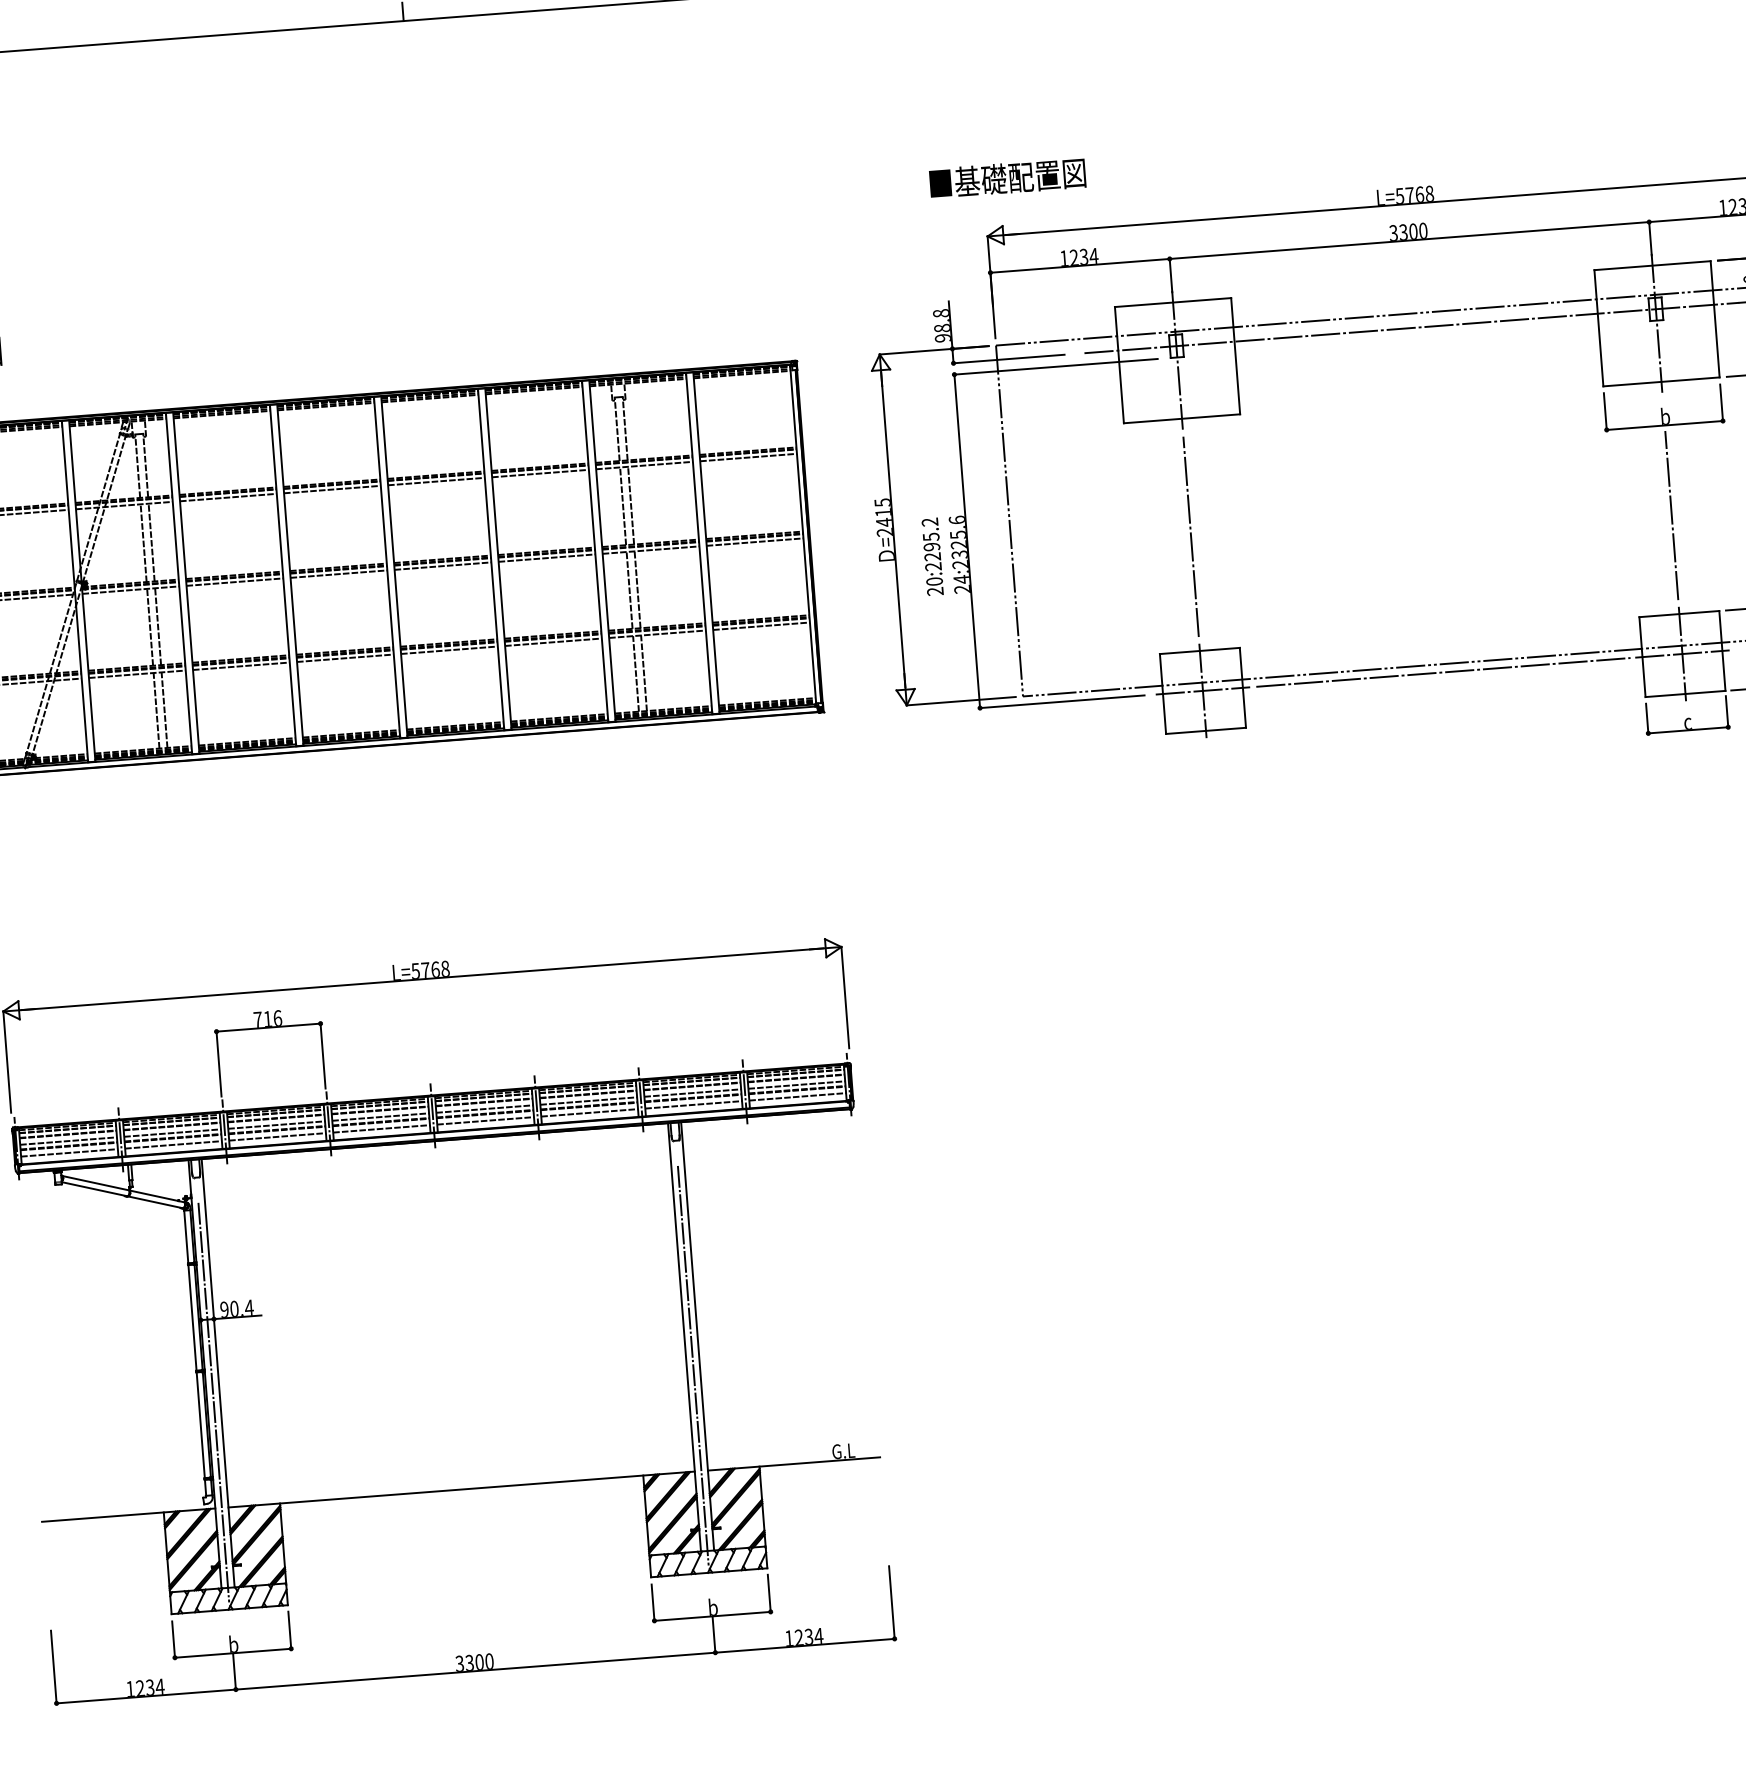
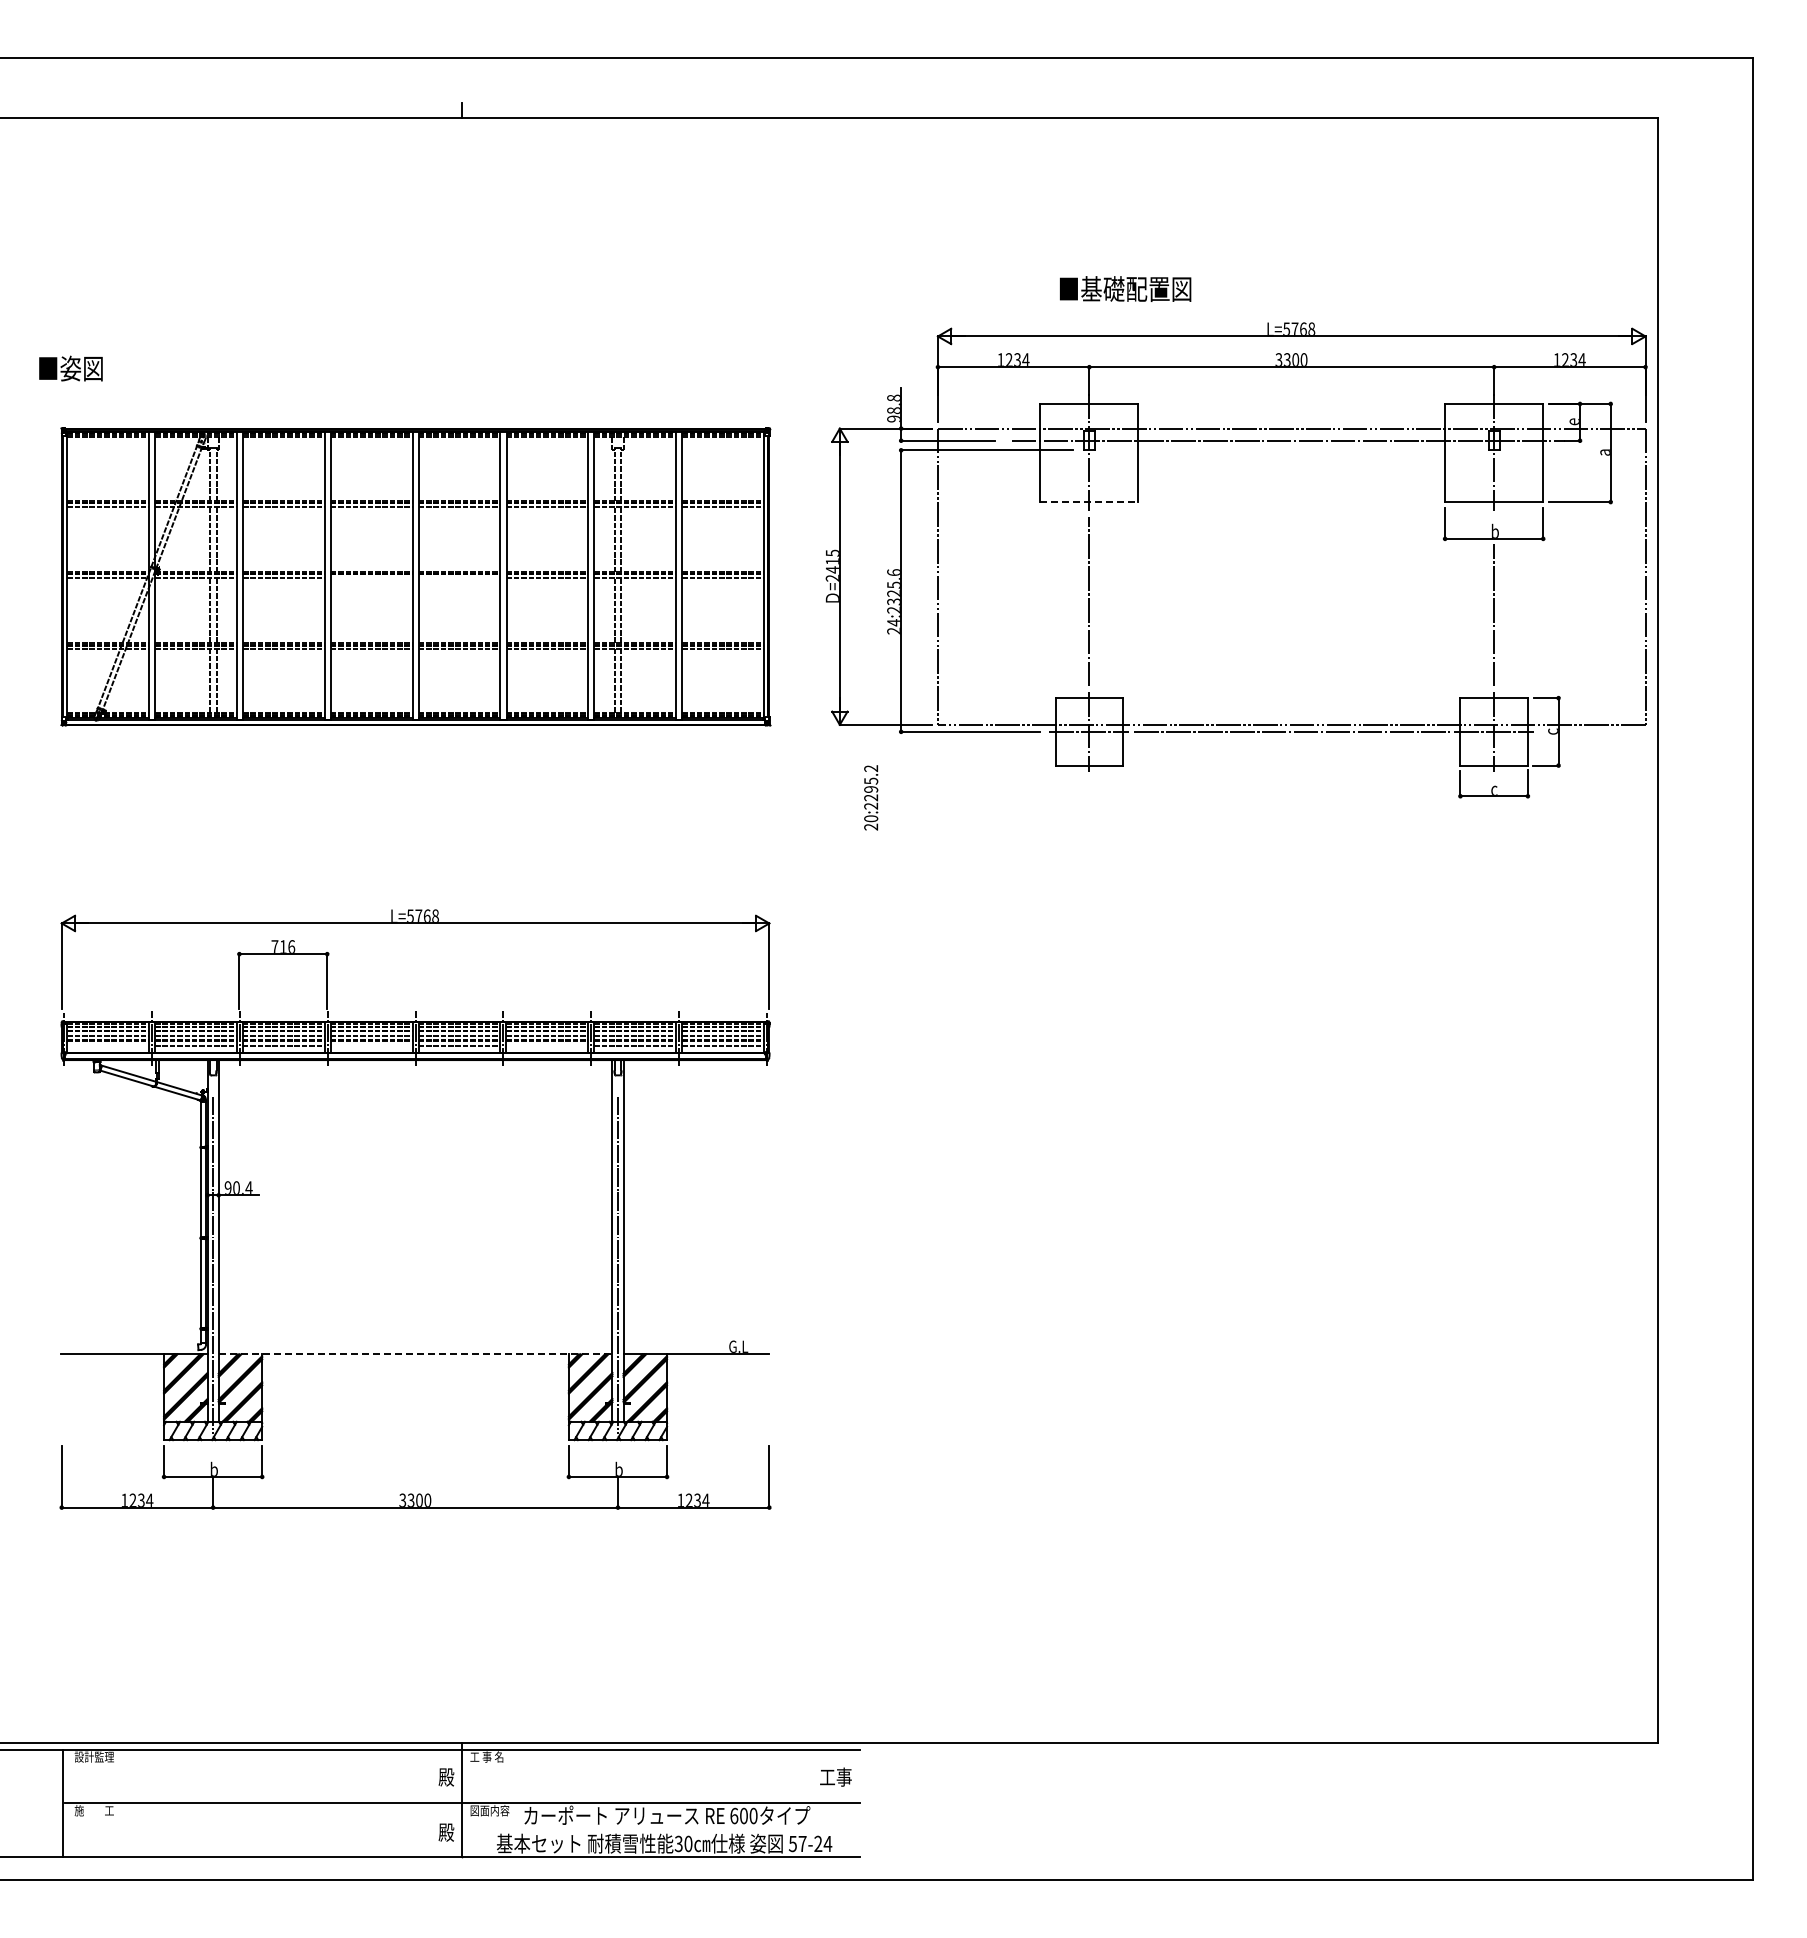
text: (1007, 177) -> (1125, 288), moved
line: (1182, 419) -> (1089, 502), solid -> dashed
text: (933, 556) -> (871, 797), moved
line: (442, 566) -> (459, 578), removed
line: (338, 574) -> (371, 578), removed
line: (589, 1112) -> (547, 1046), removed
line: (381, 1129) -> (371, 1046), removed
line: (69, 1152) -> (108, 1046), removed
line: (461, 1489) -> (415, 1354), solid -> dashed

